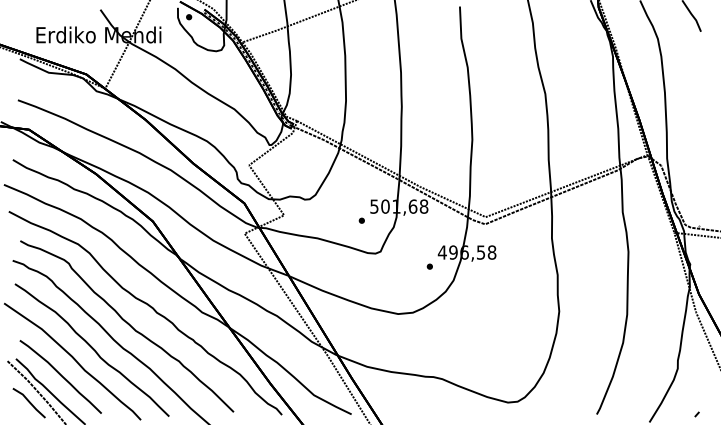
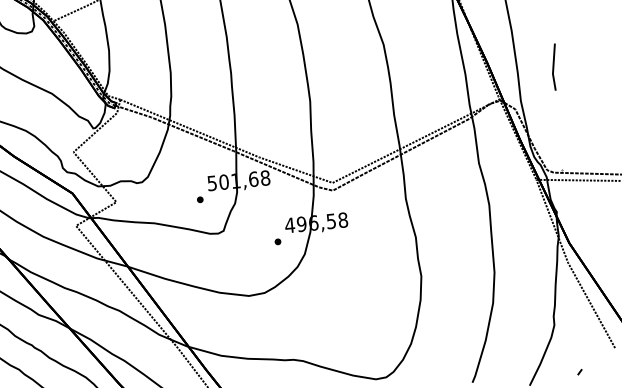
line: (701, 130) -> (554, 67), added

